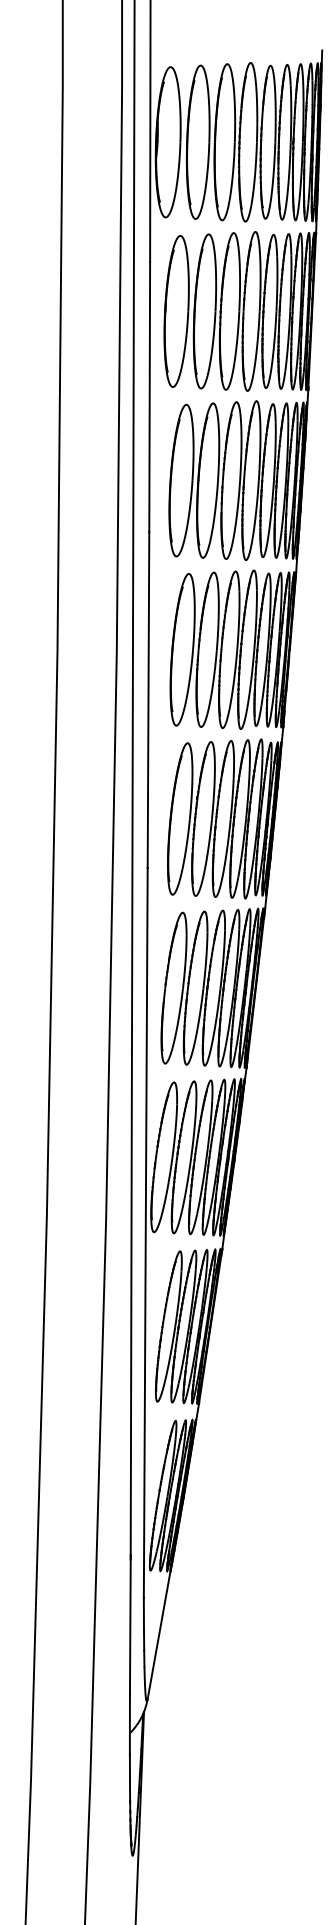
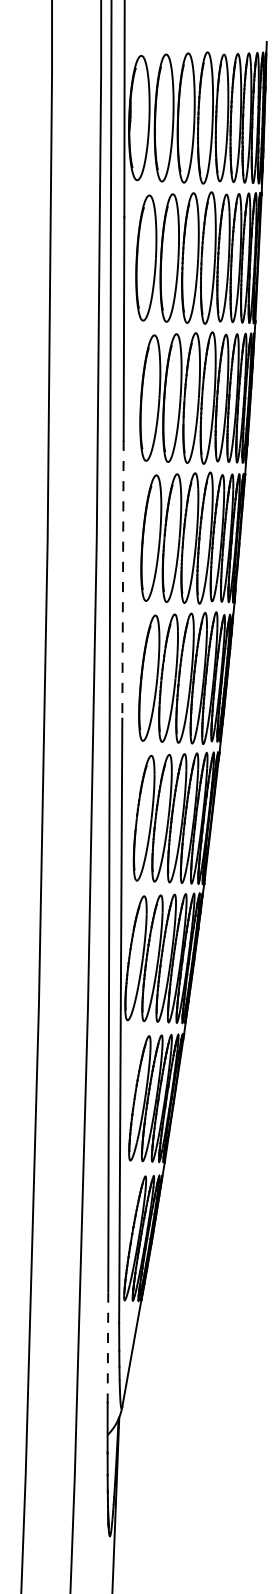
line: (148, 700) -> (123, 580), solid -> dashed
line: (130, 1624) -> (108, 1345), solid -> dashed

